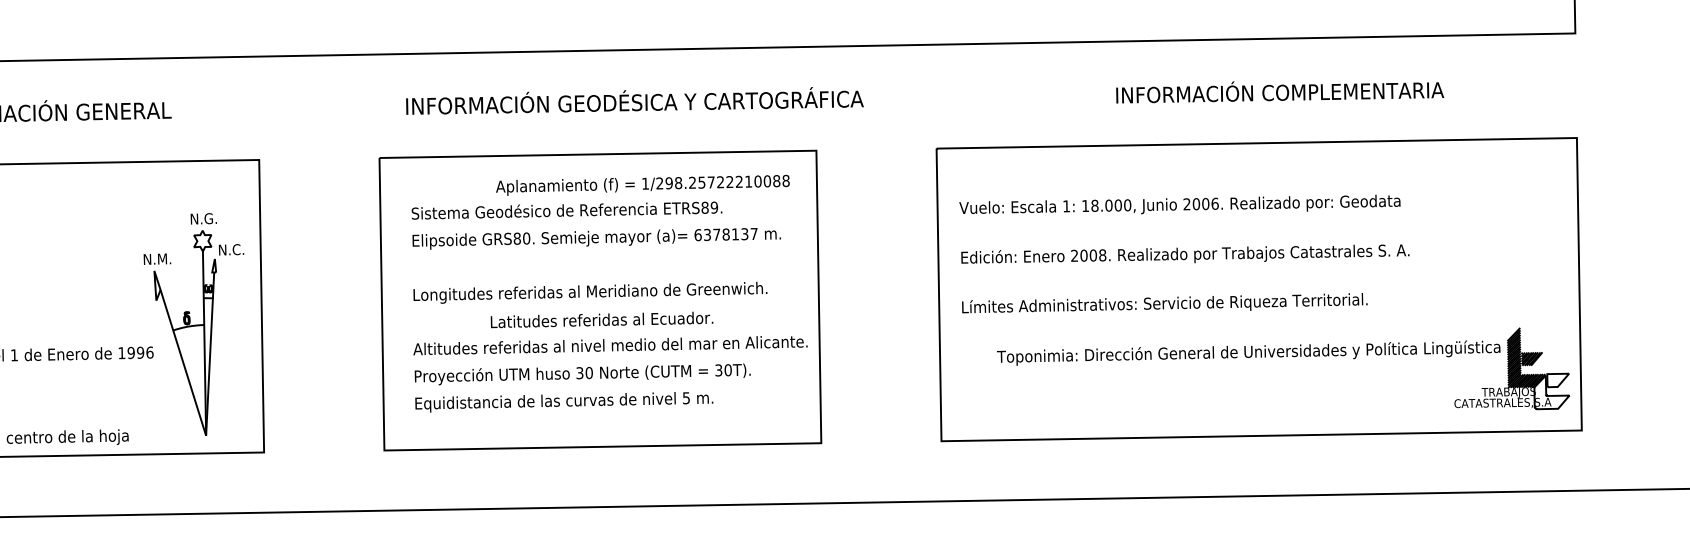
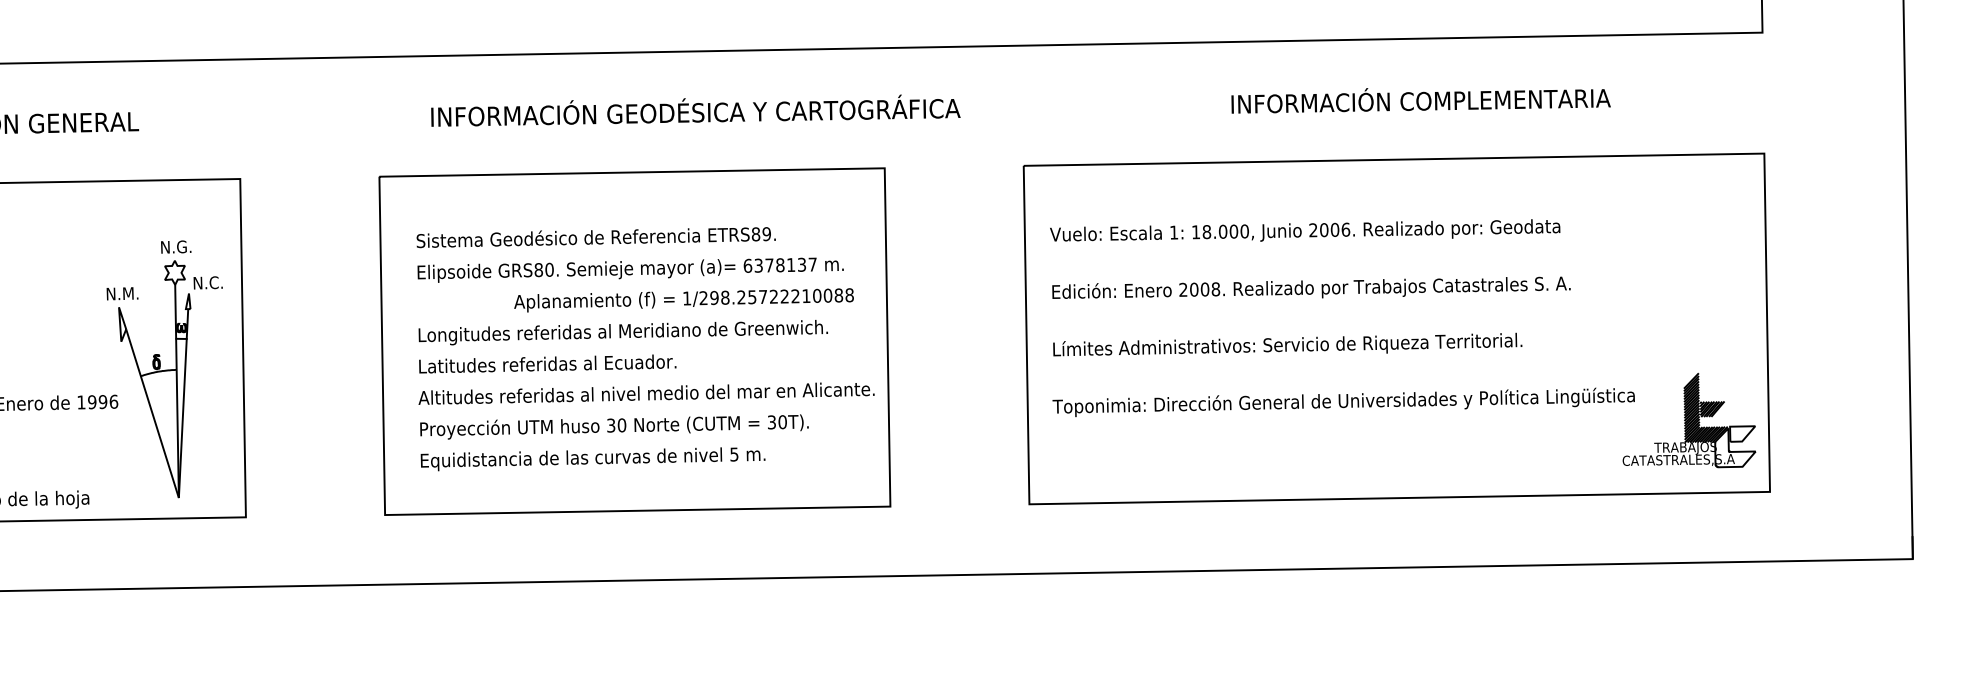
text: (634, 100) -> (695, 110), moved
text: (642, 185) -> (683, 300), moved
text: (601, 319) -> (547, 363), moved
text: (1248, 353) -> (1343, 402), moved

